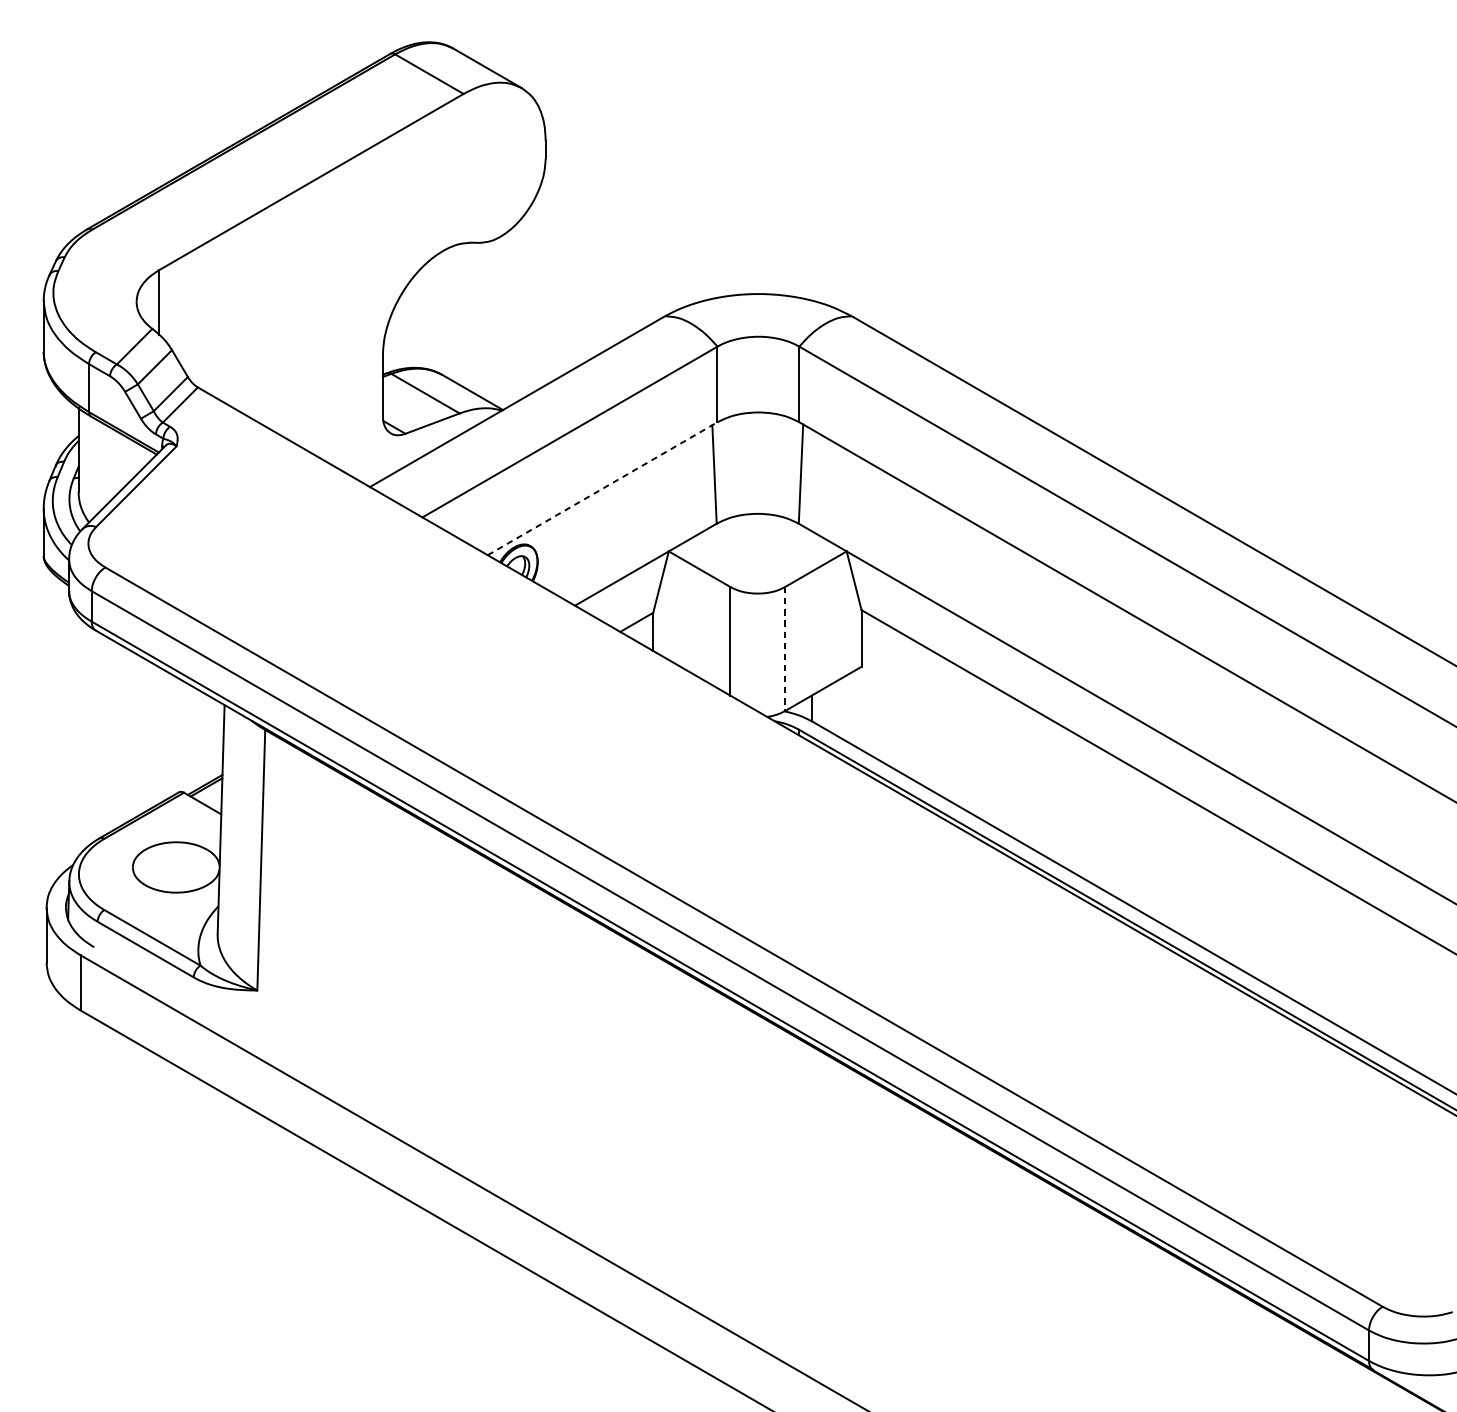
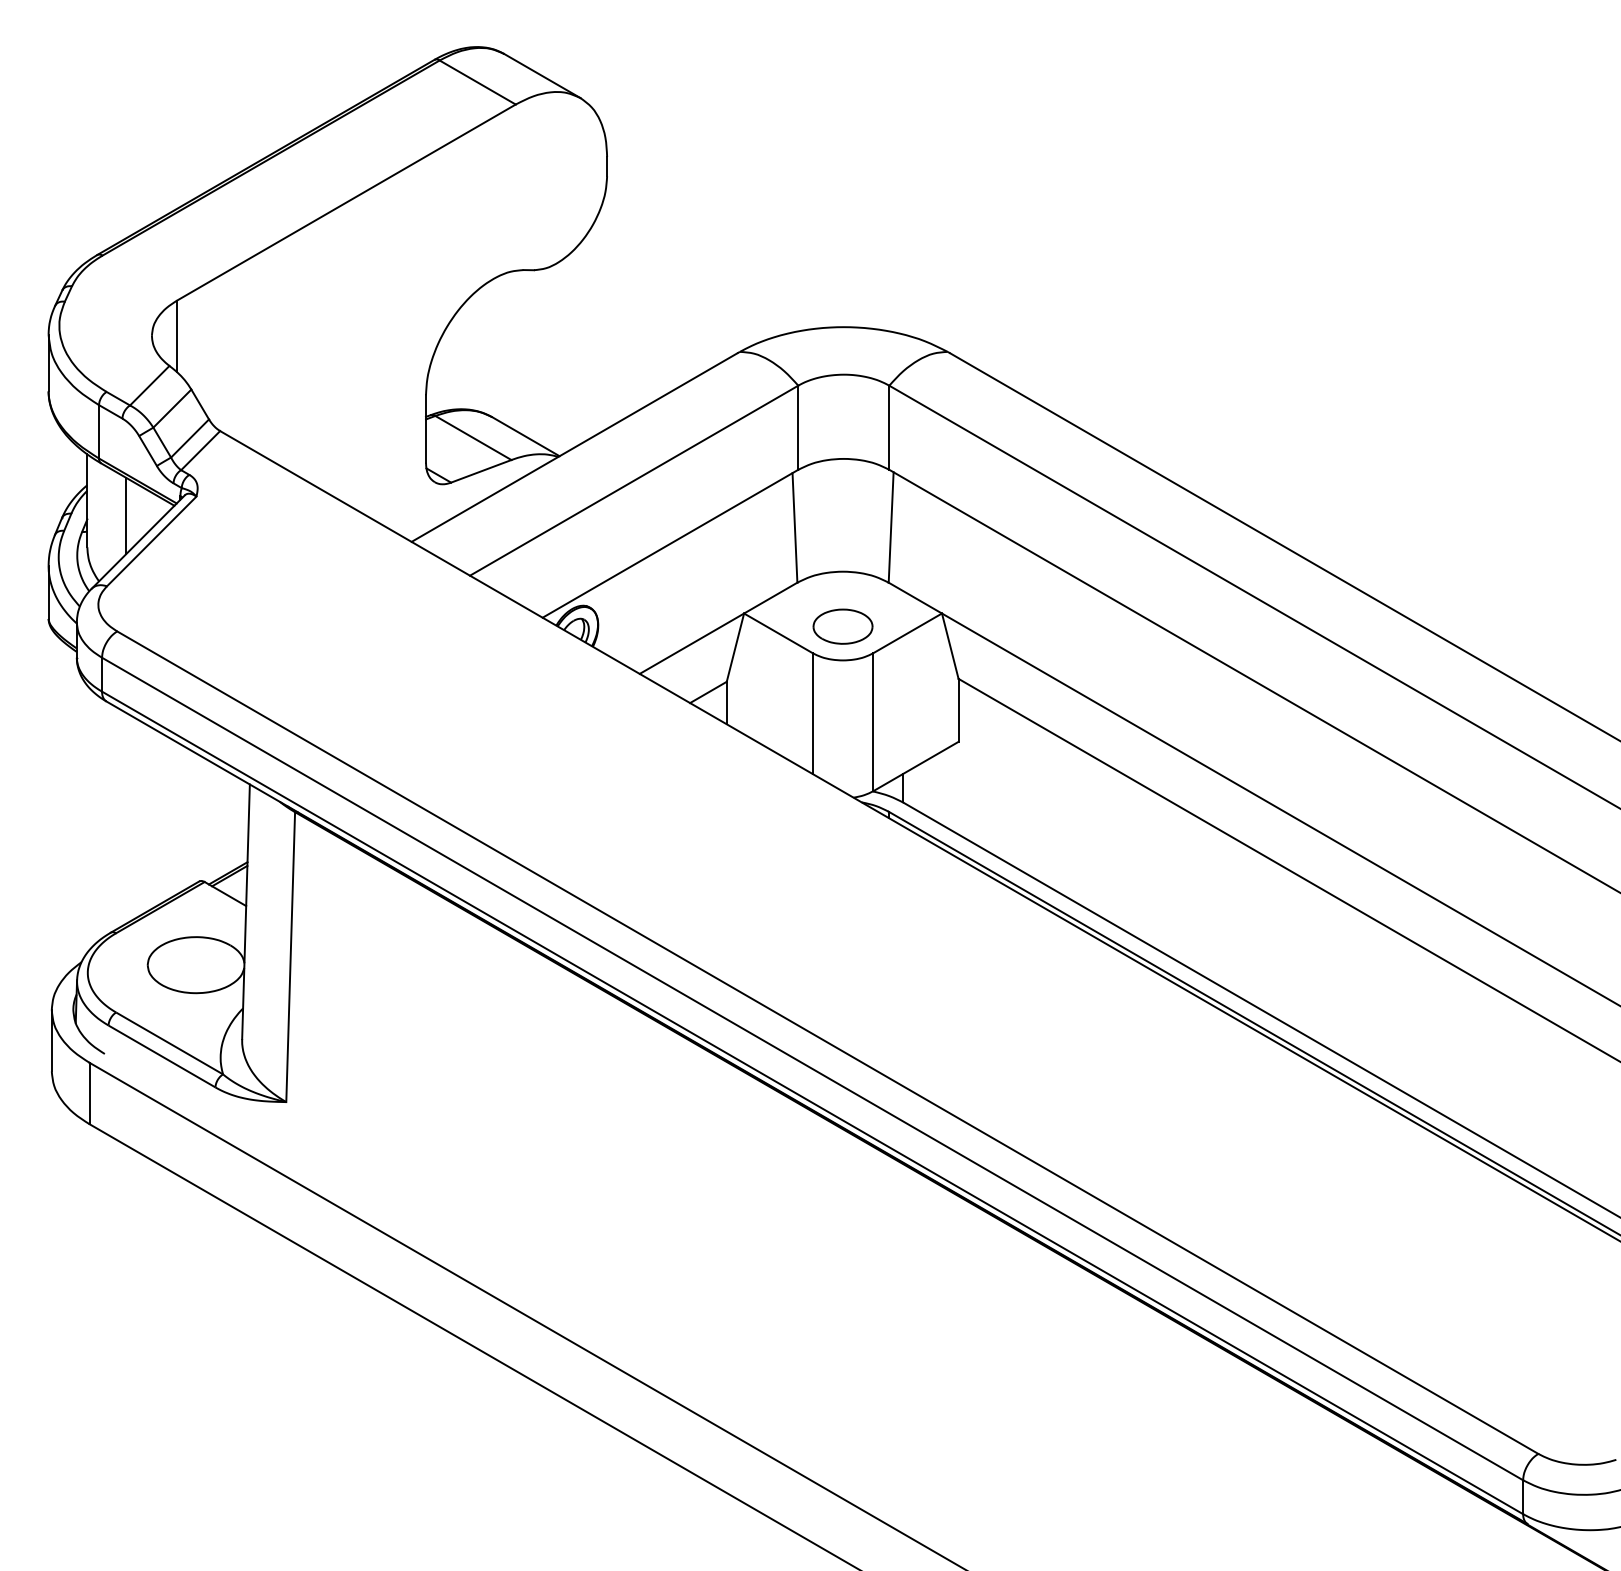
line: (113, 463) -> (126, 515), added
line: (602, 488) -> (670, 543), dashed -> solid
part: (757, 563) -> (842, 626), added
line: (785, 649) -> (873, 722), dashed -> solid

